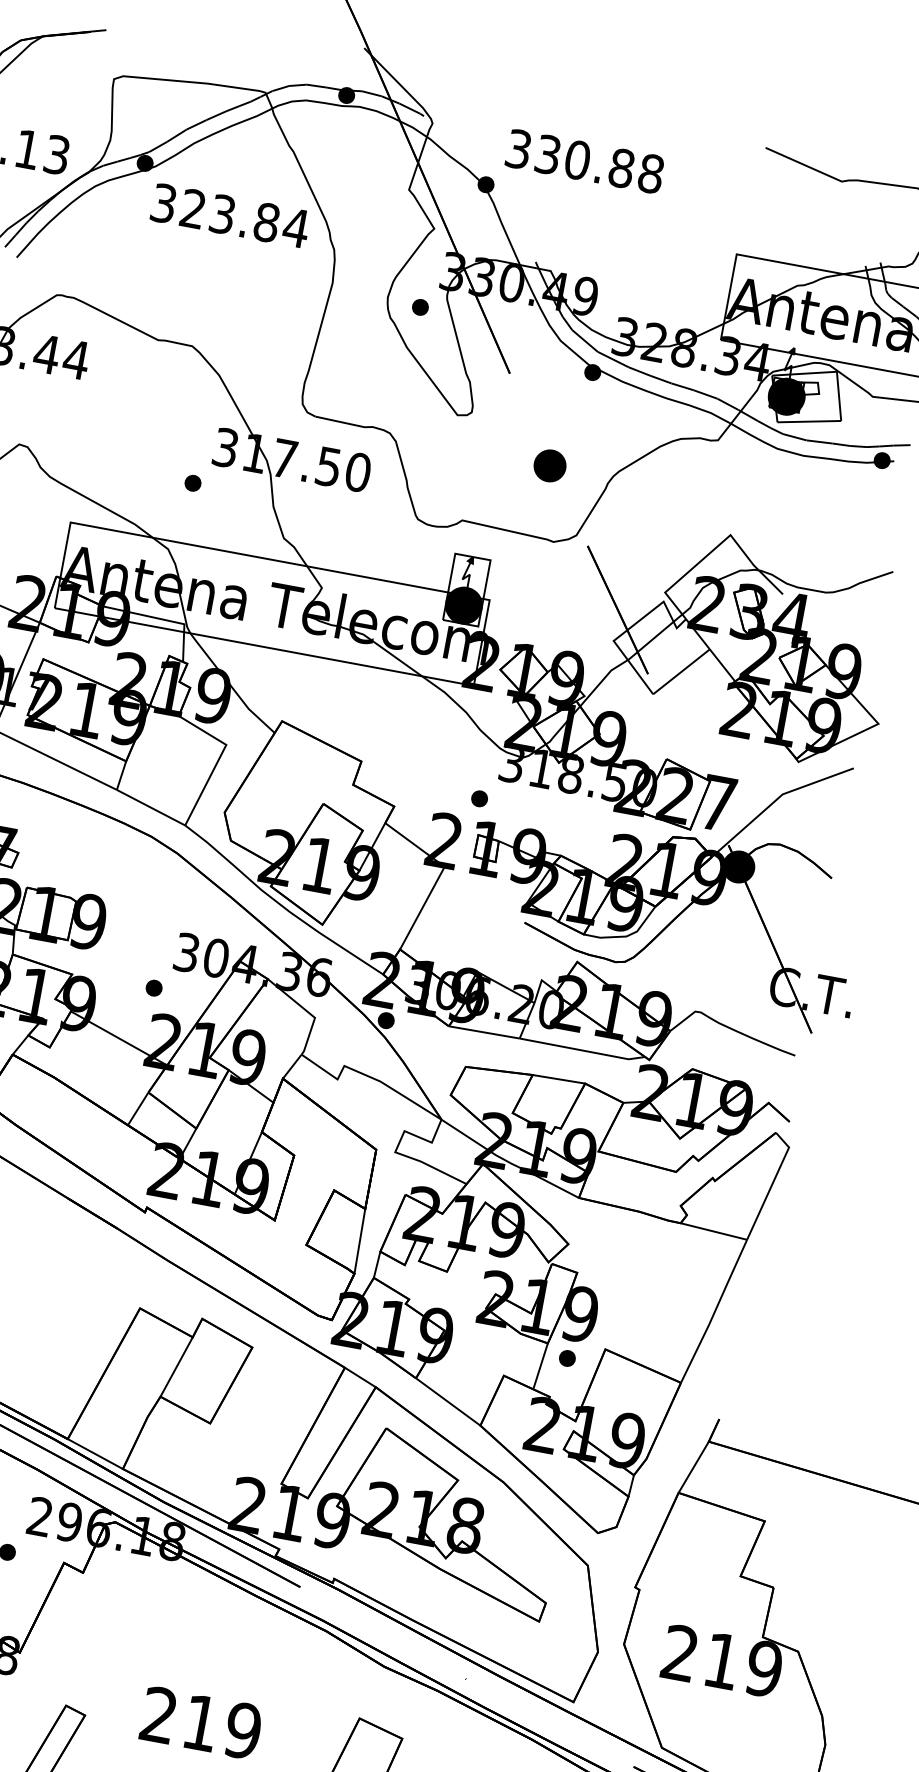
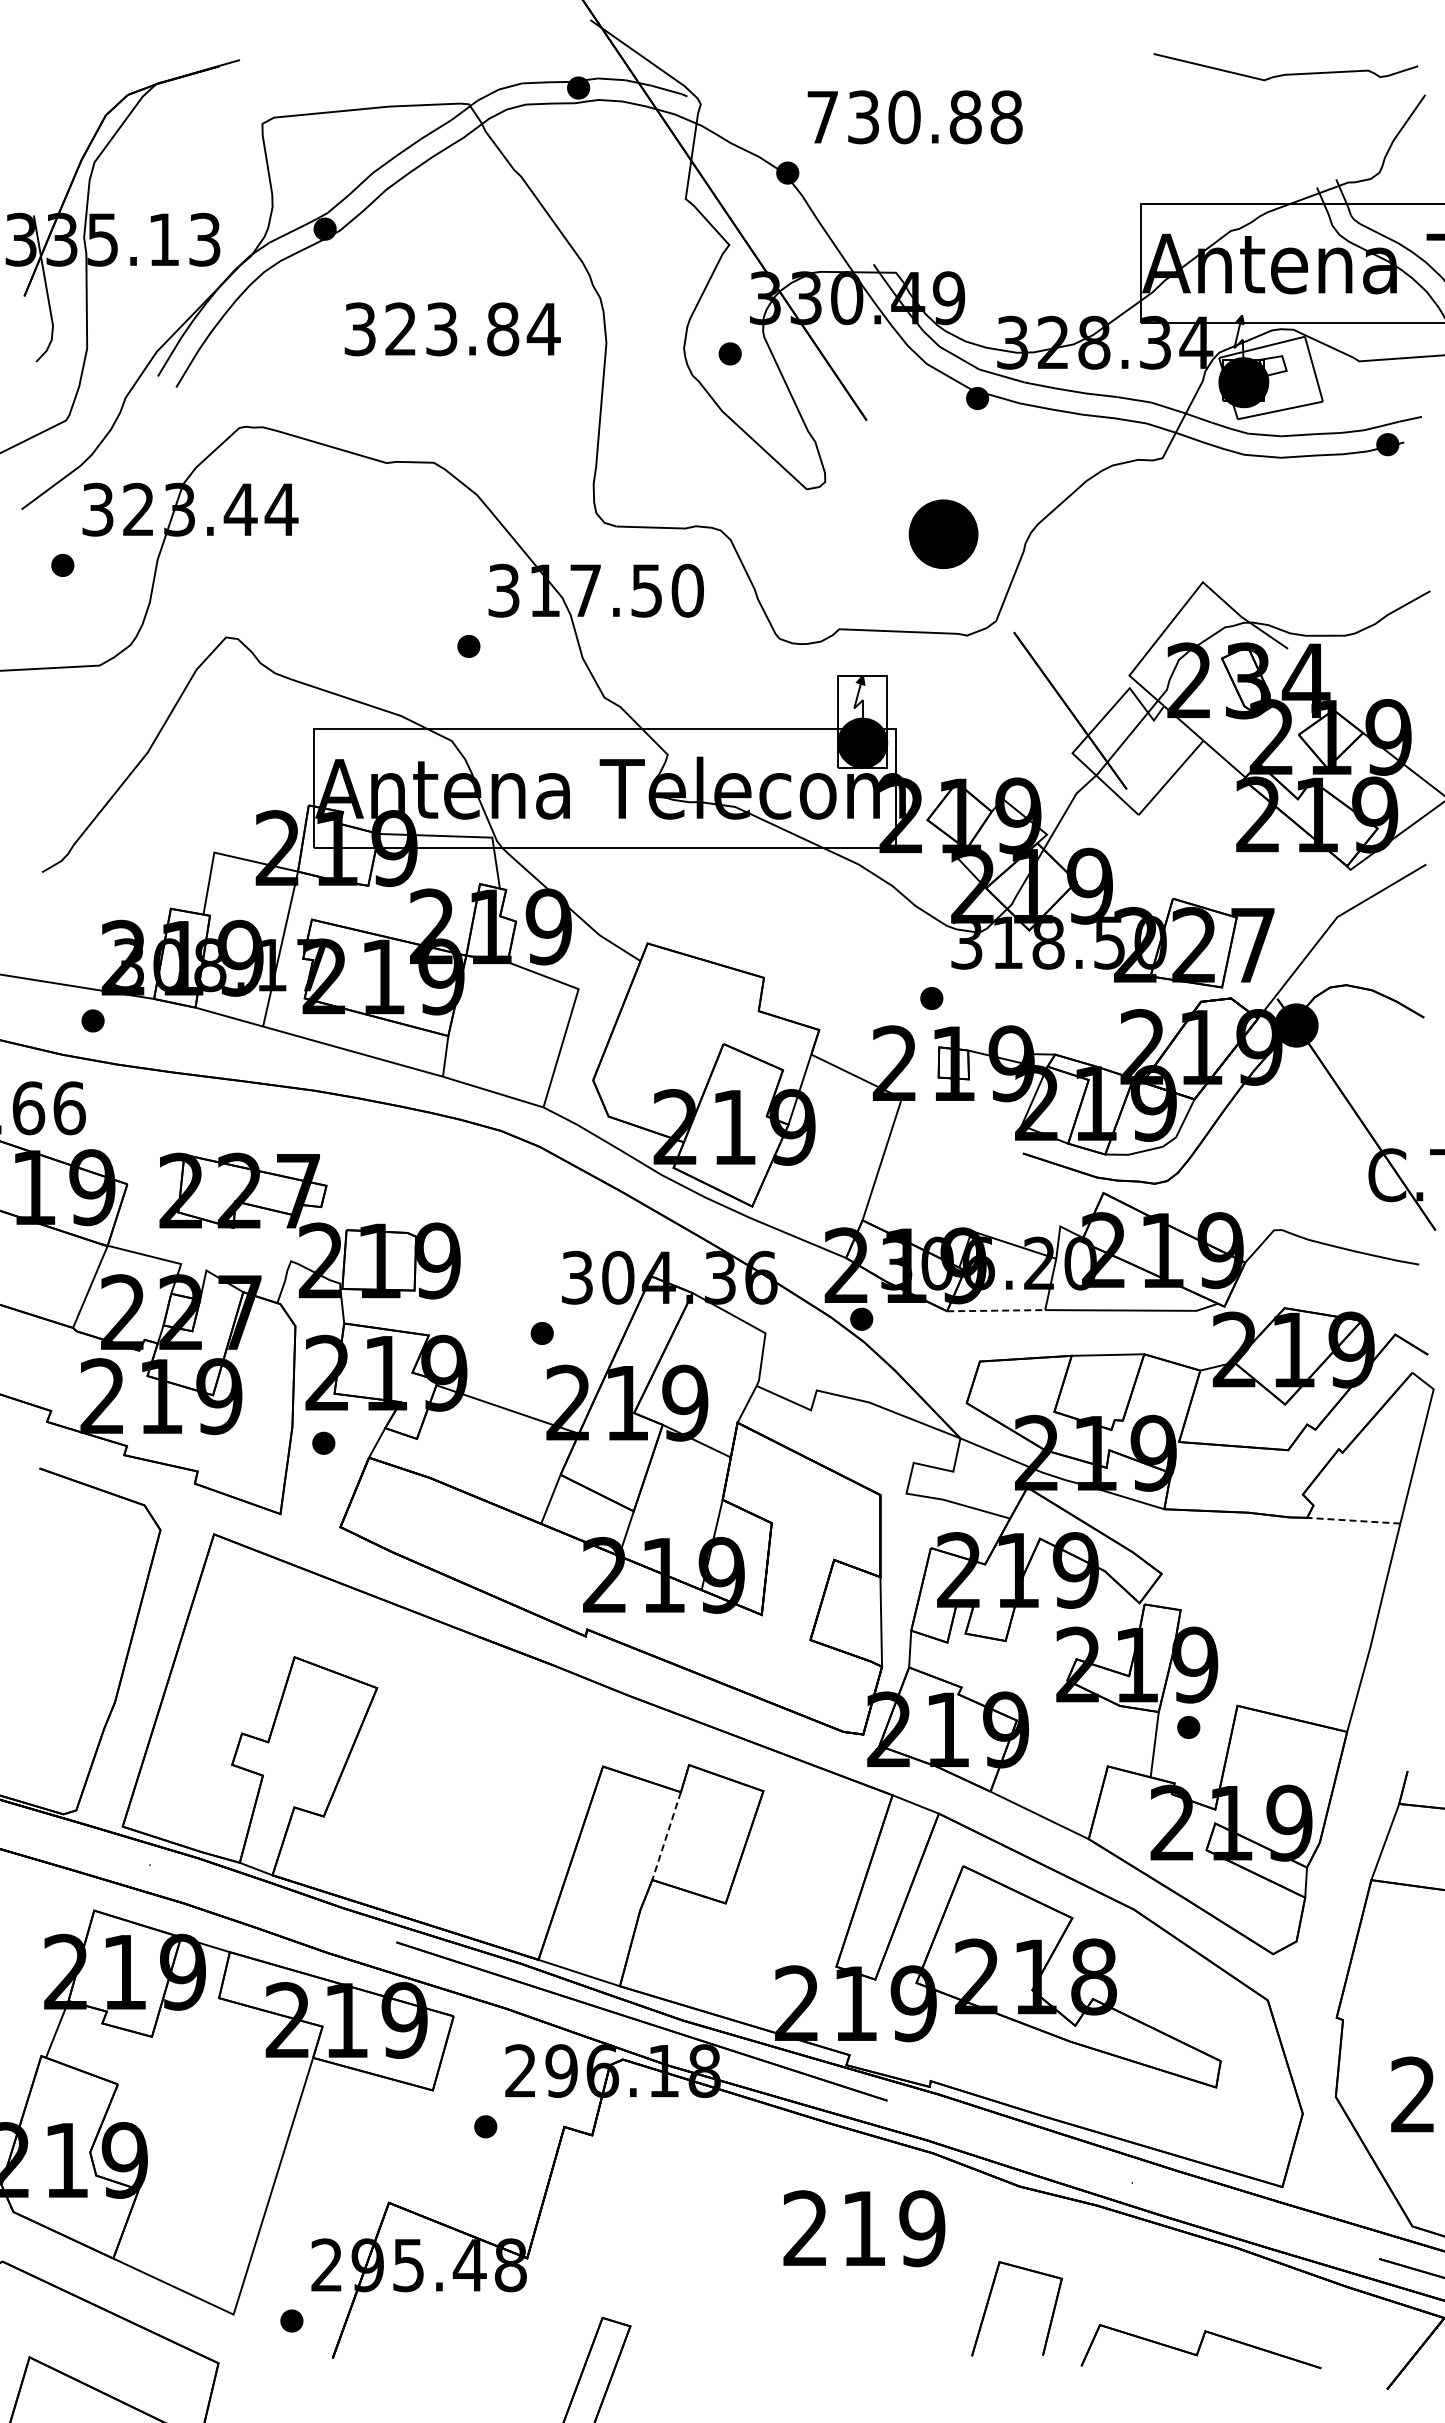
text: (518, 149) -> (822, 117), 330.88 -> 730.88
text: (230, 215) -> (452, 329), moved
part: (550, 466) -> (943, 534), size x1.6
line: (484, 1032) -> (996, 1310), solid -> dashed
line: (713, 1231) -> (1353, 1520), solid -> dashed
line: (176, 1367) -> (666, 1836), solid -> dashed
text: (201, 1723) -> (864, 2228), moved

